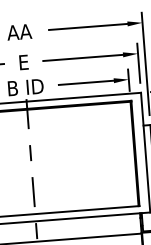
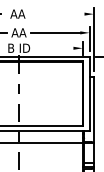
line: (88, 27) -> (60, 14), removed
text: (22, 61) -> (18, 32), E -> AA
line: (86, 83) -> (56, 48), removed

